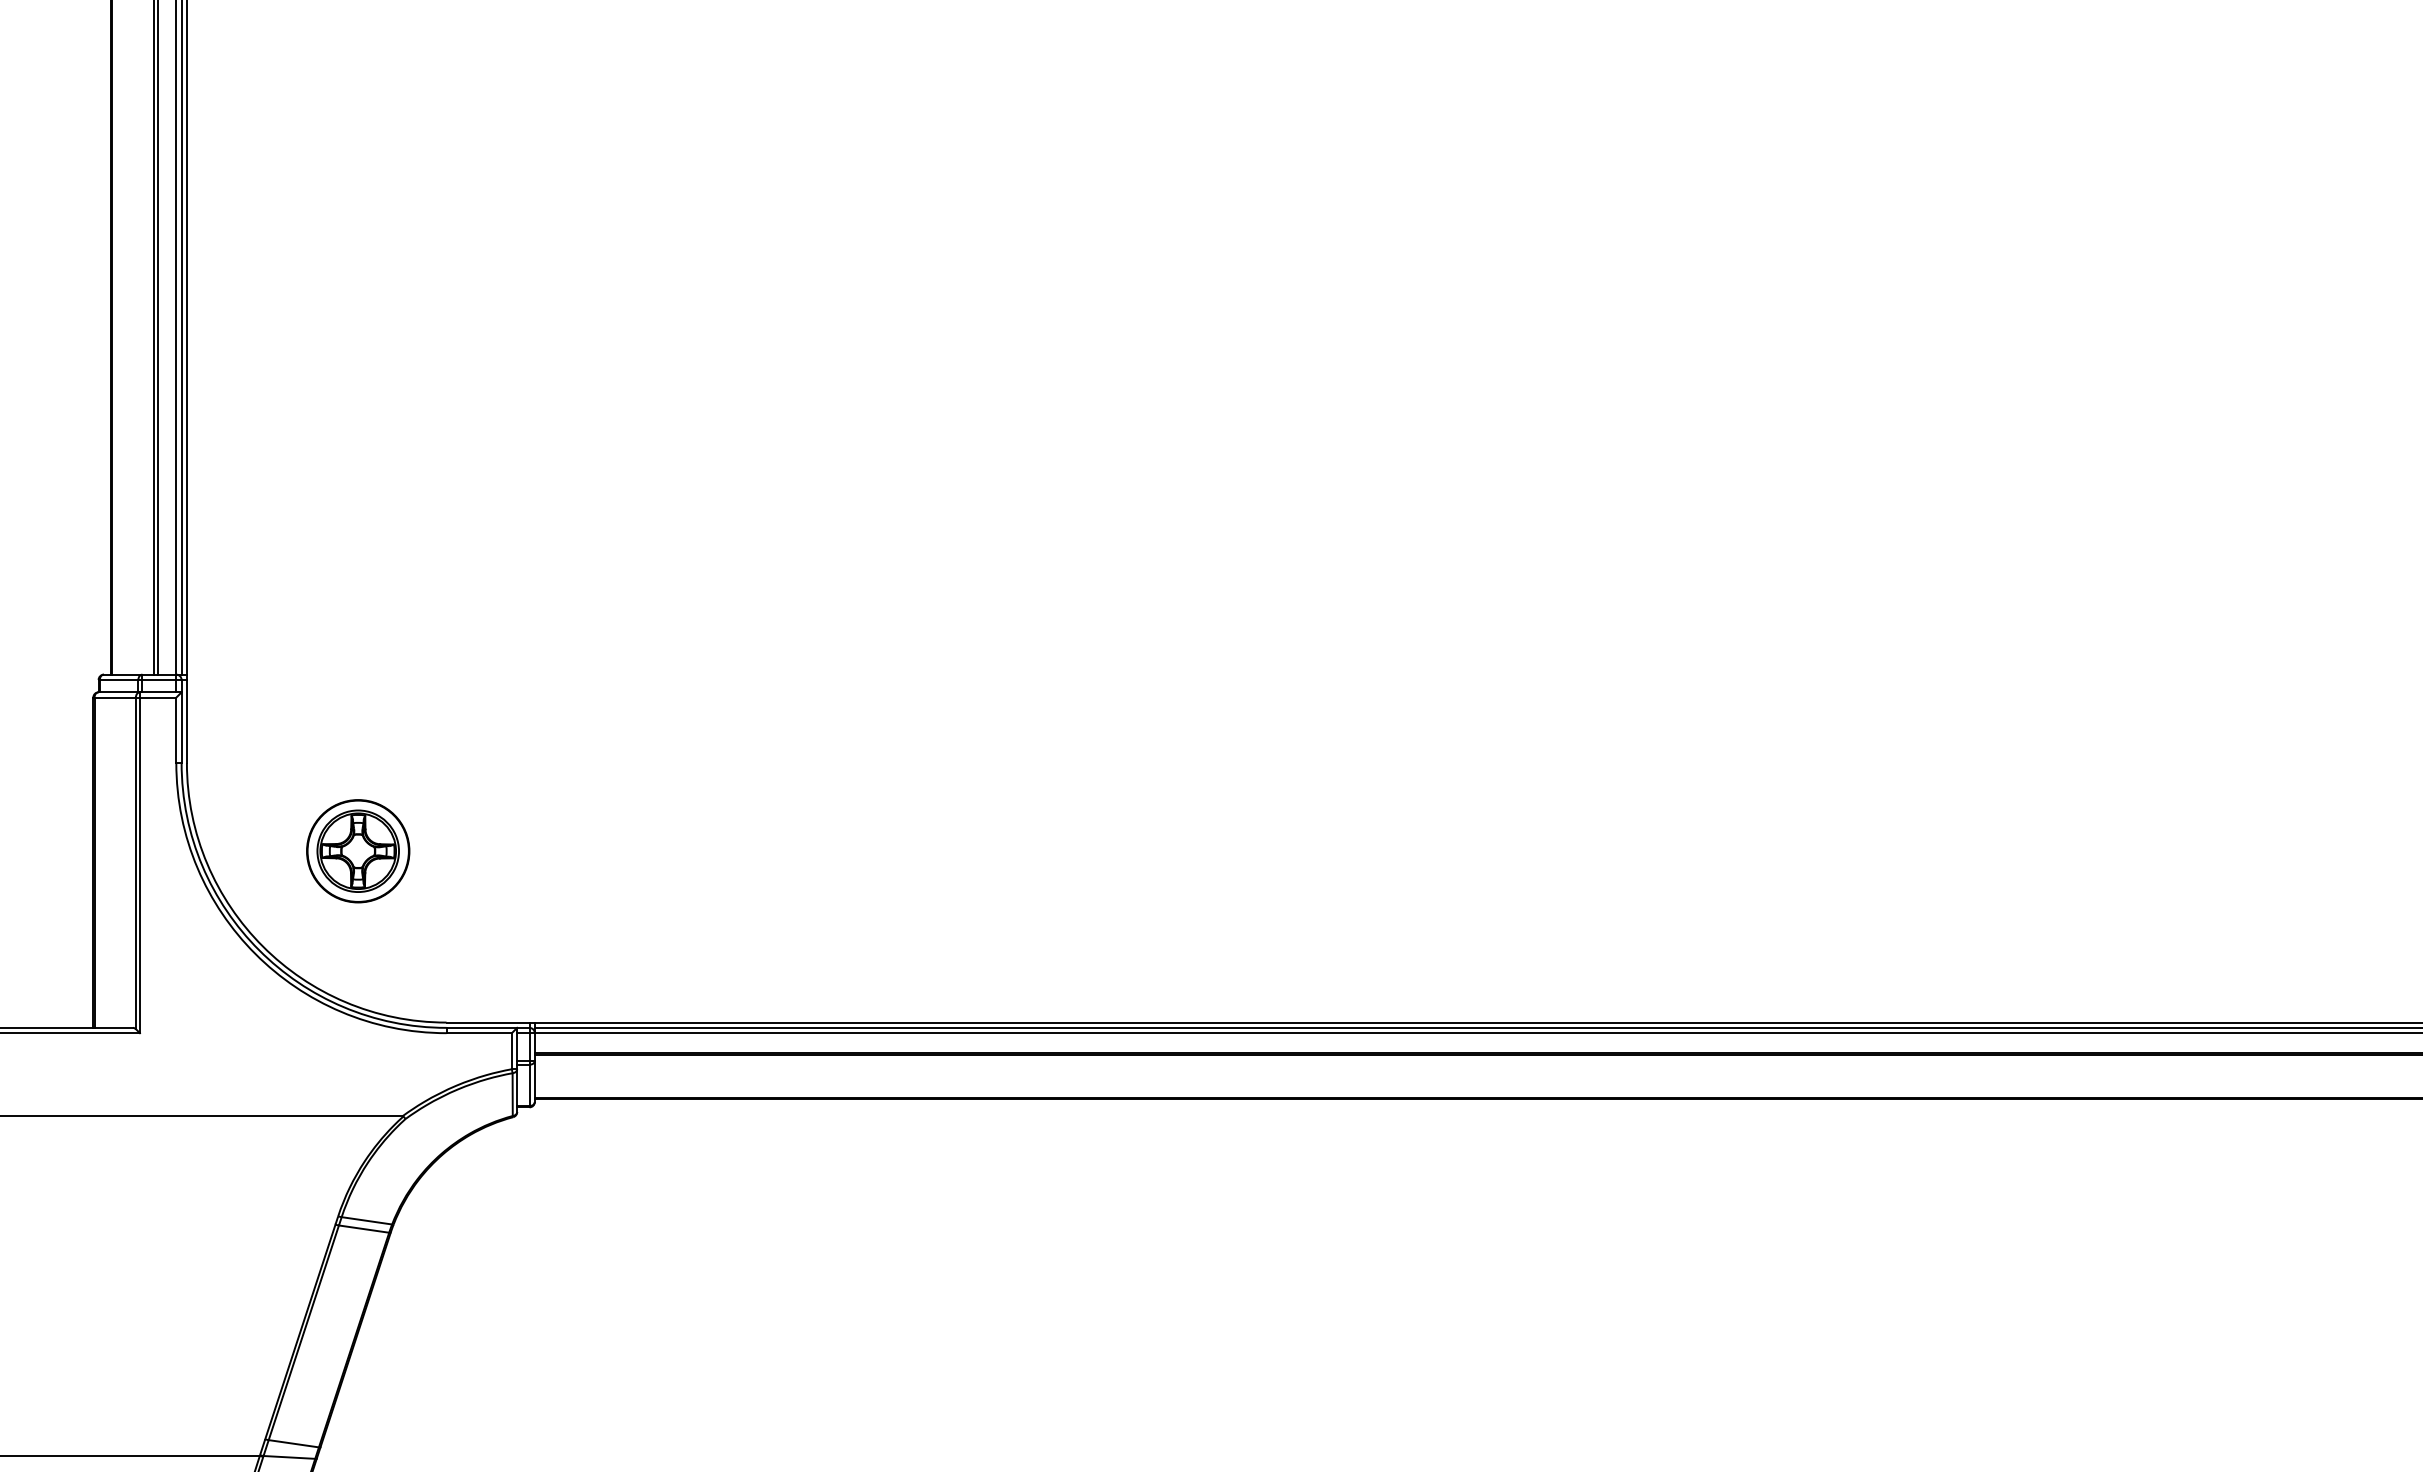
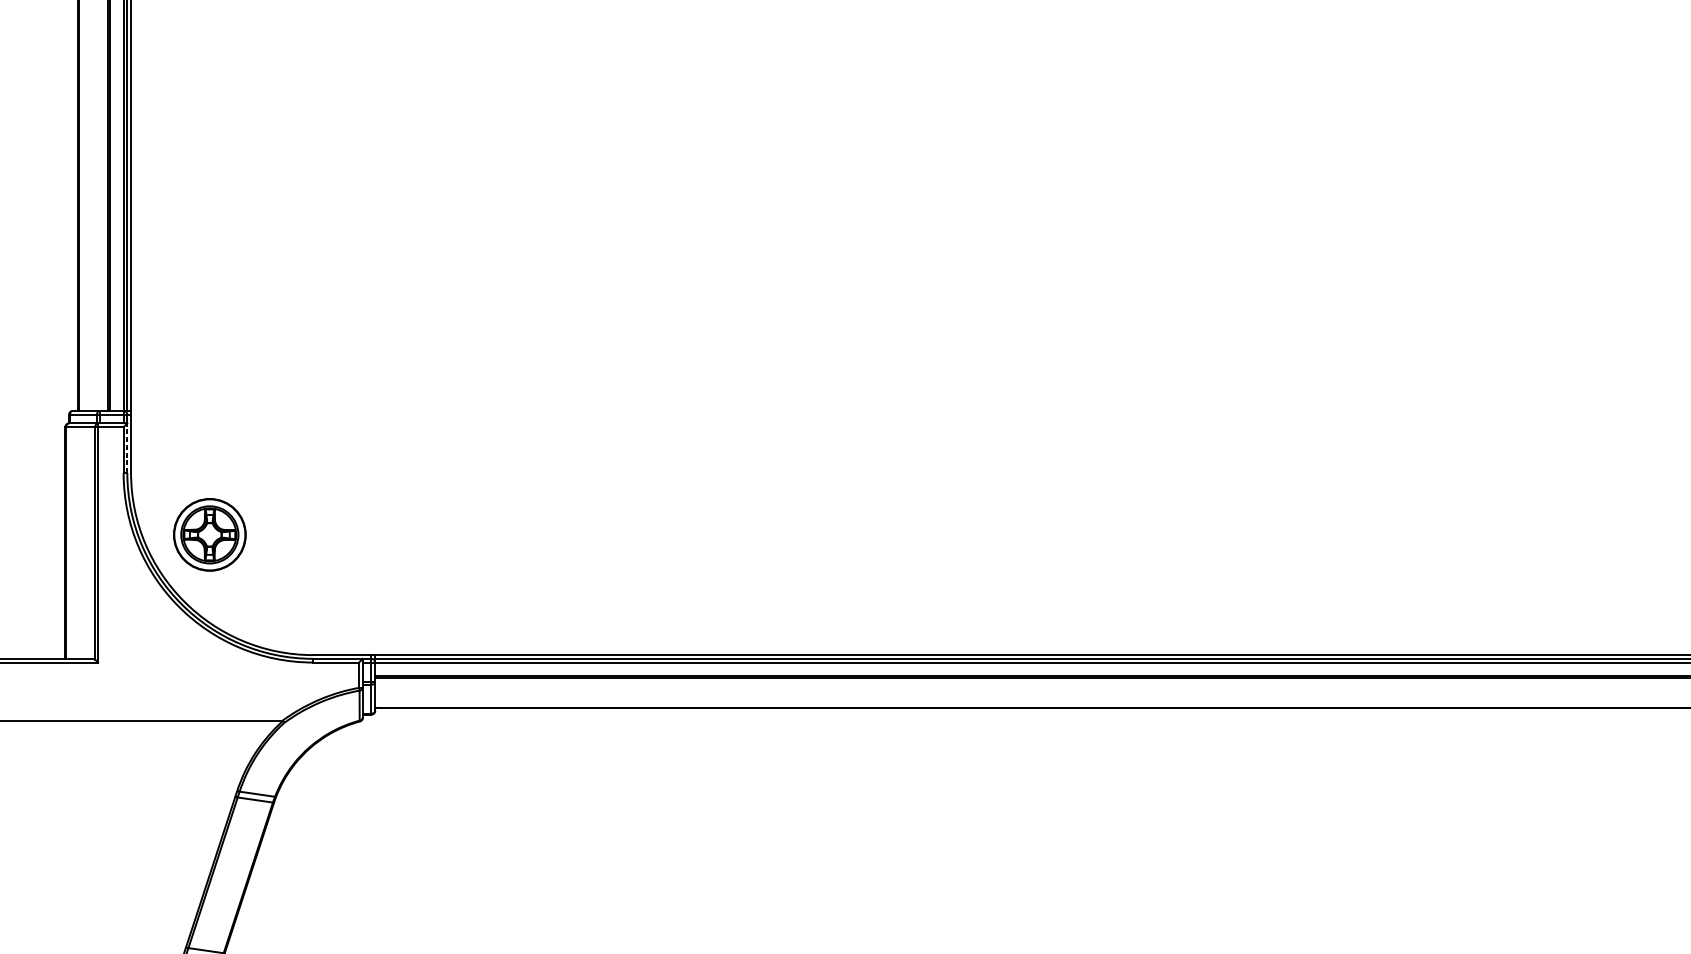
line: (181, 727) -> (127, 448), solid -> dashed
part: (358, 851) -> (210, 535), moved

